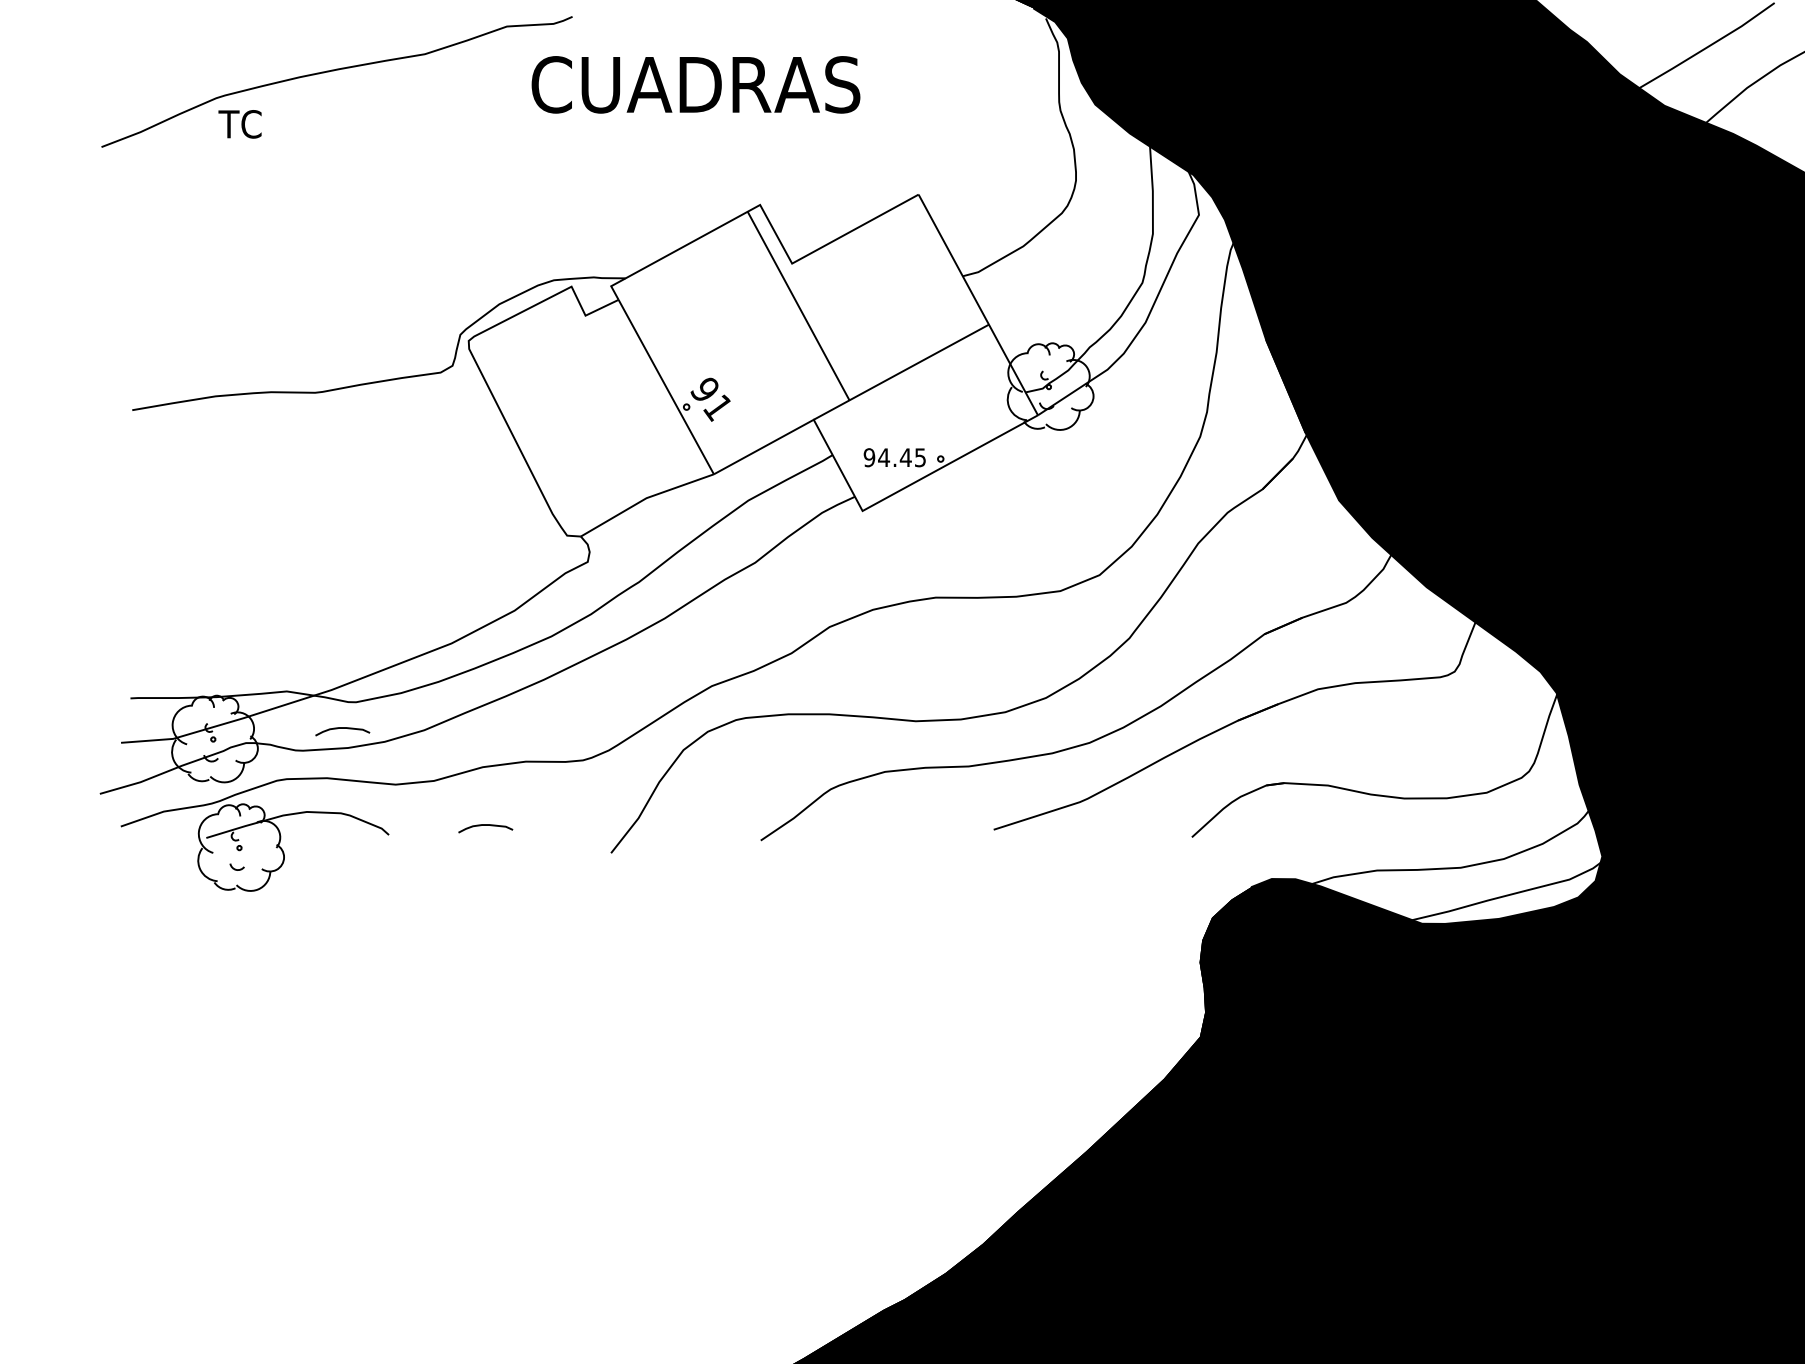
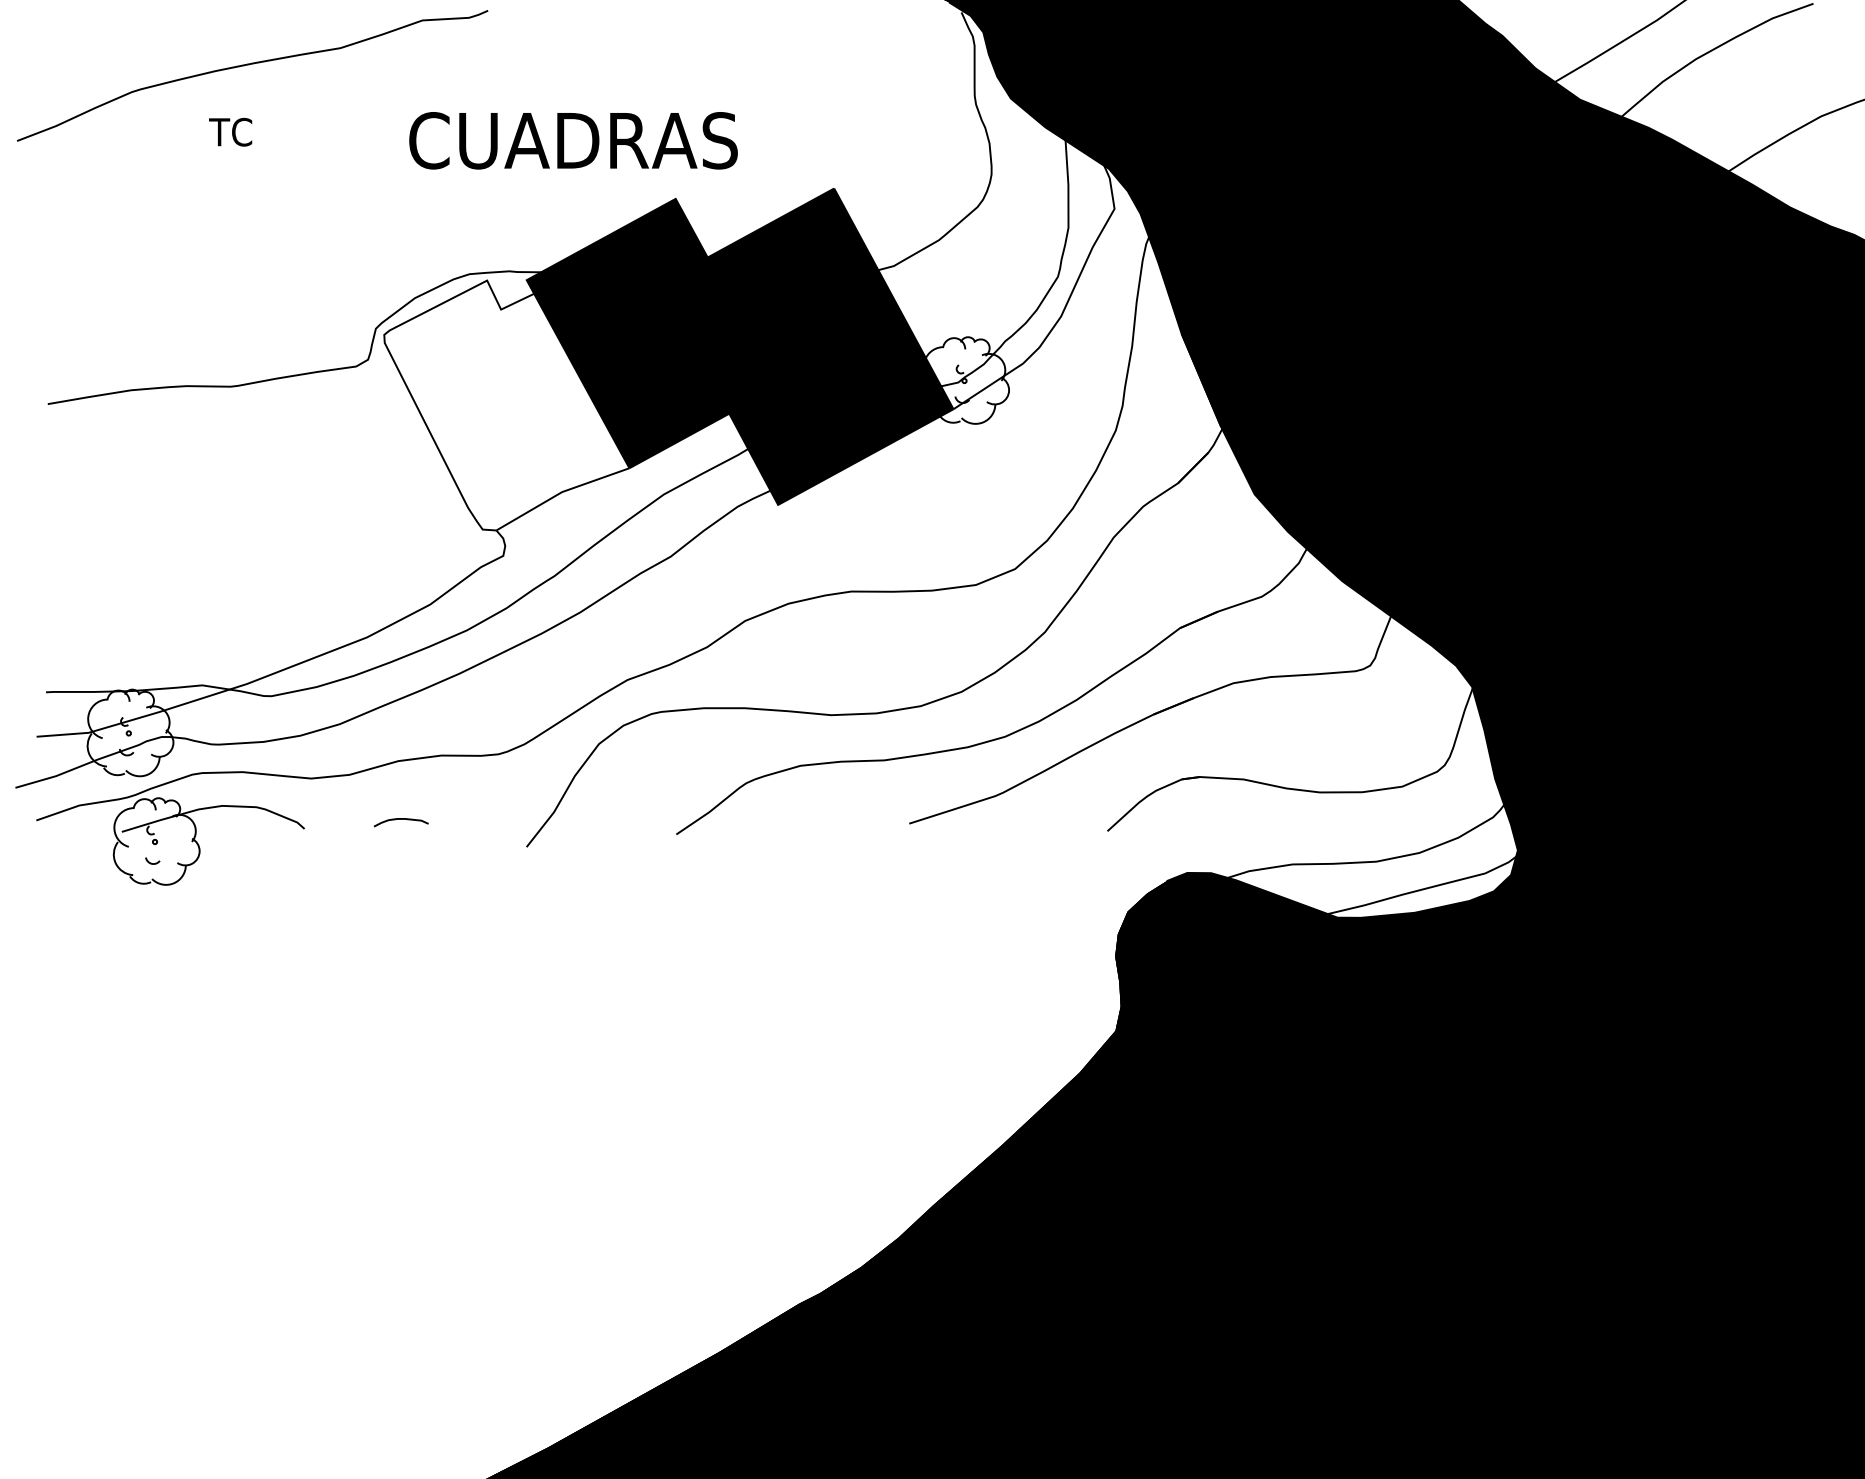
text: (695, 84) -> (573, 140), moved
text: (239, 123) -> (230, 131), moved
fill: (823, 352) -> (739, 346), added
curve: (342, 728) -> (258, 722), removed

